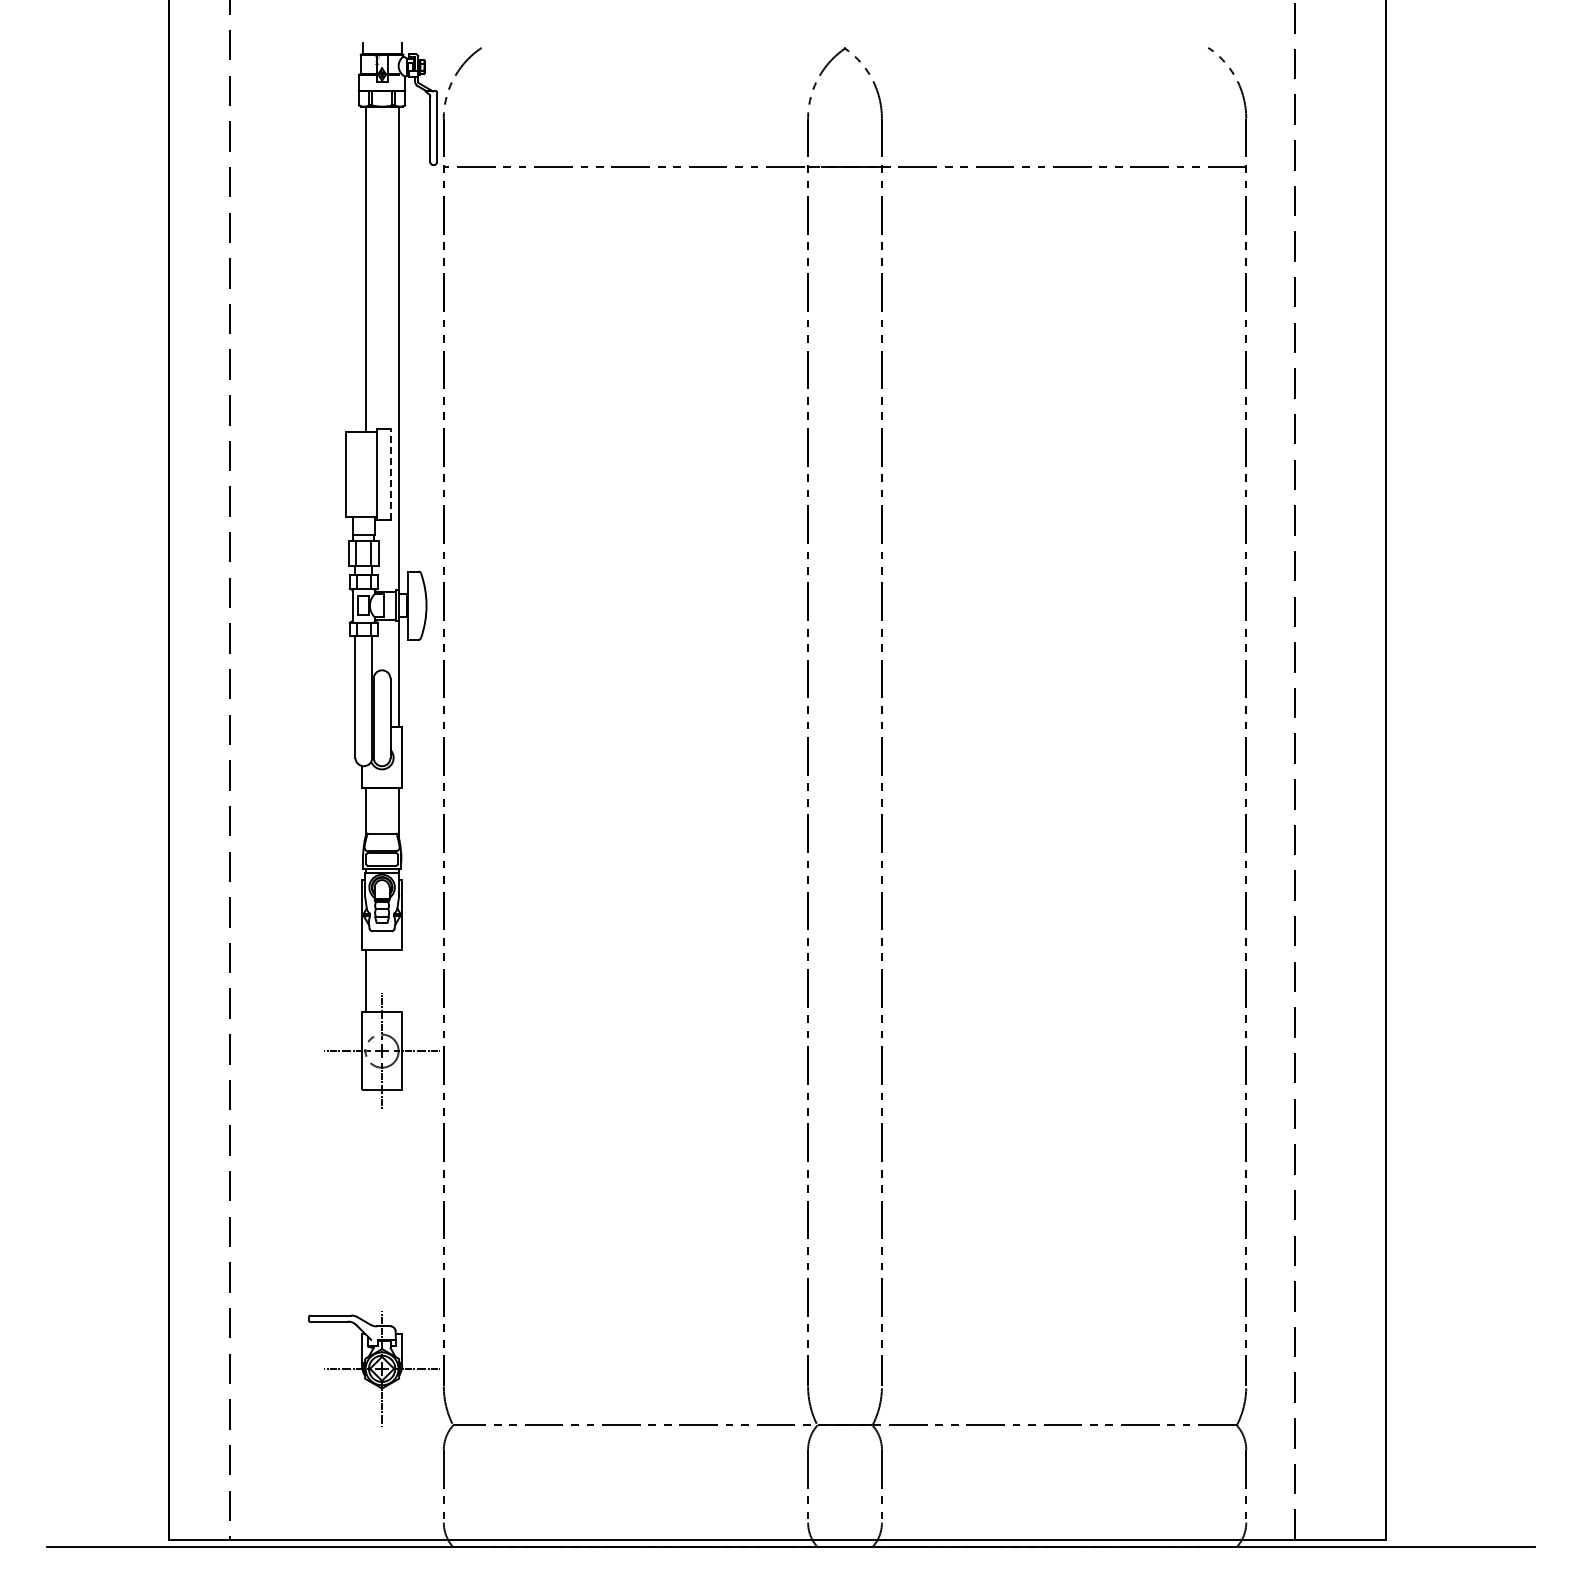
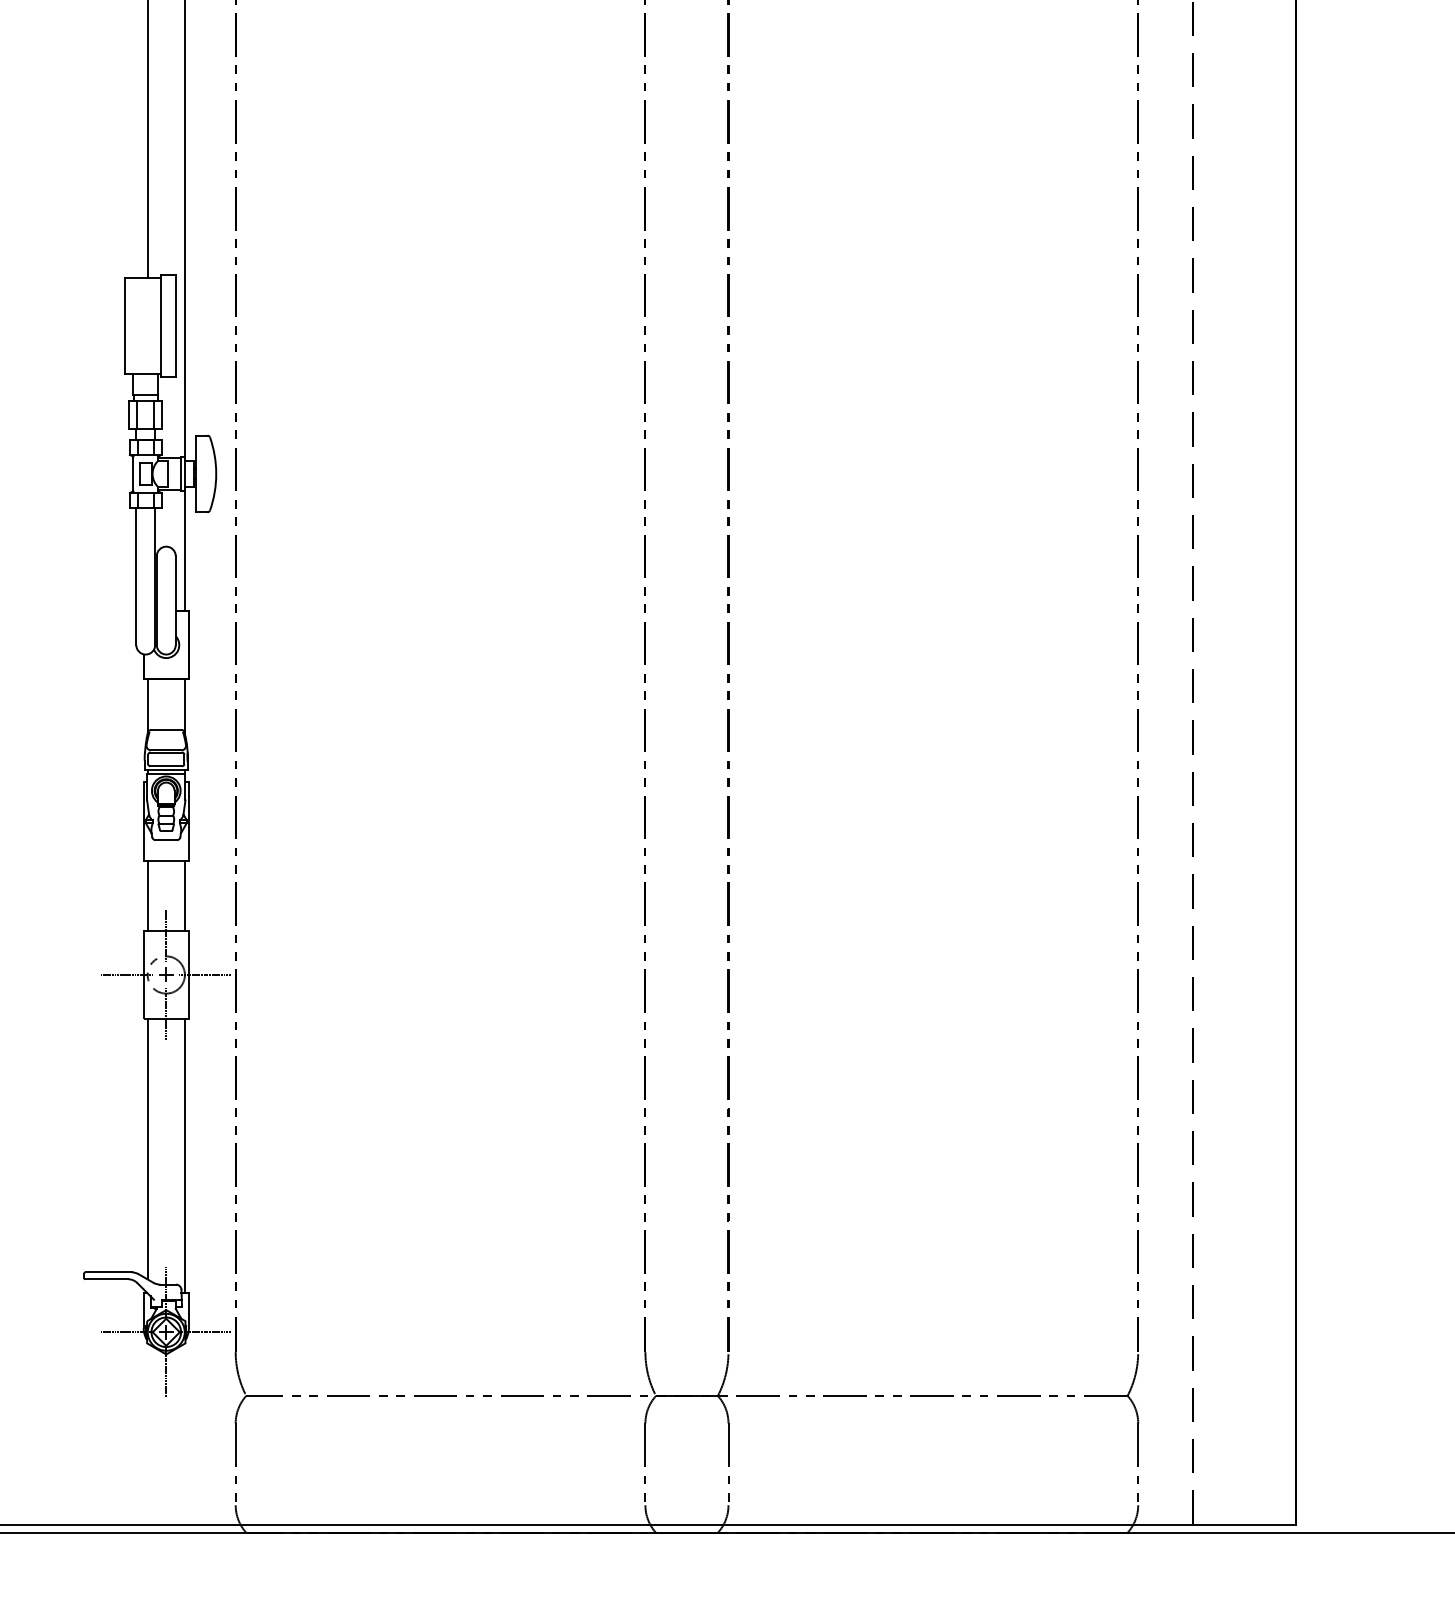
line: (390, 474) -> (175, 326), dashed -> solid
line: (398, 981) -> (184, 896), added
line: (365, 1205) -> (147, 1148), added
line: (398, 1211) -> (184, 1155), added

